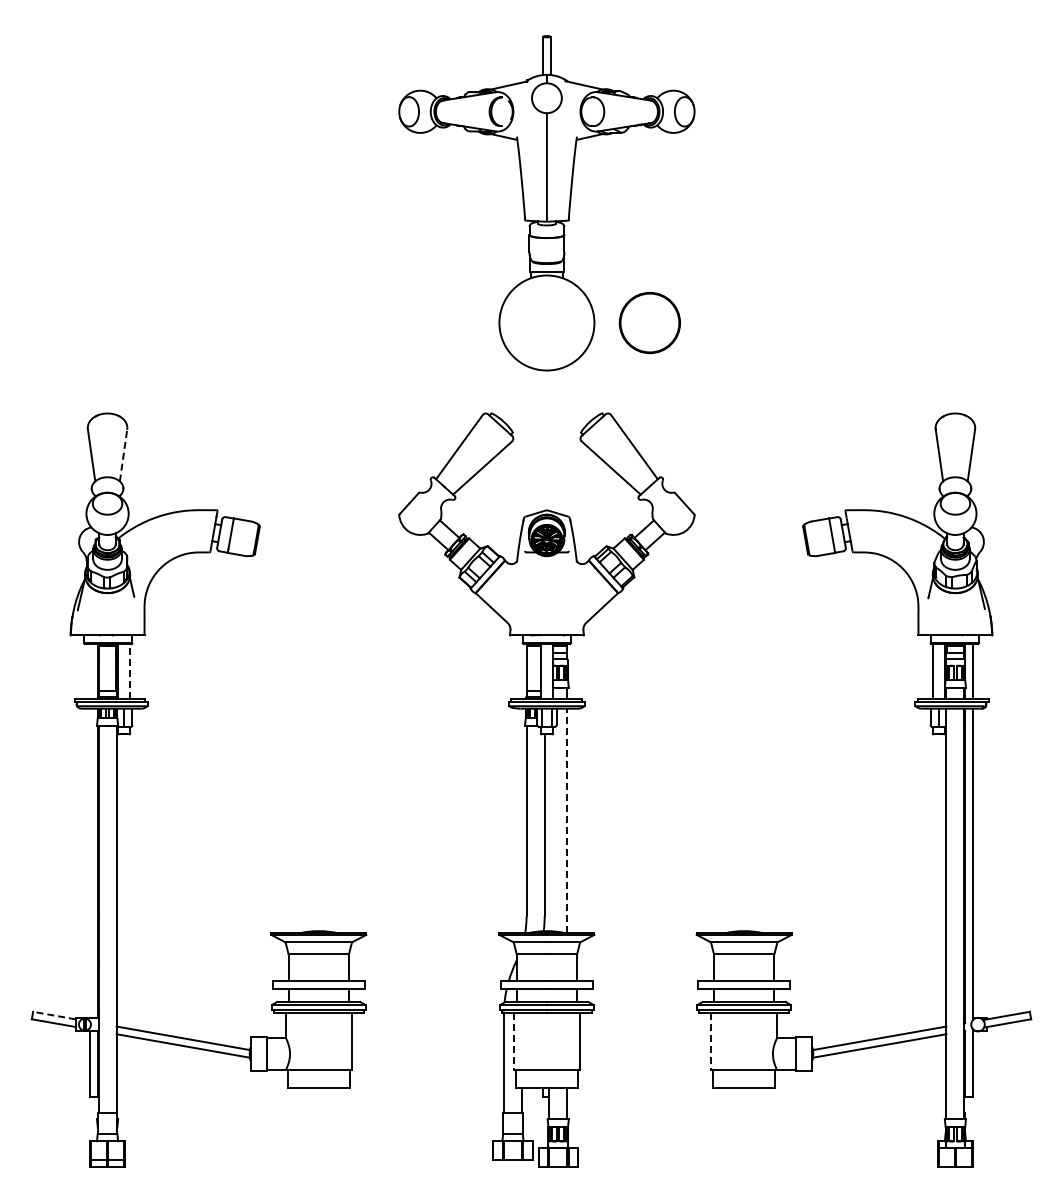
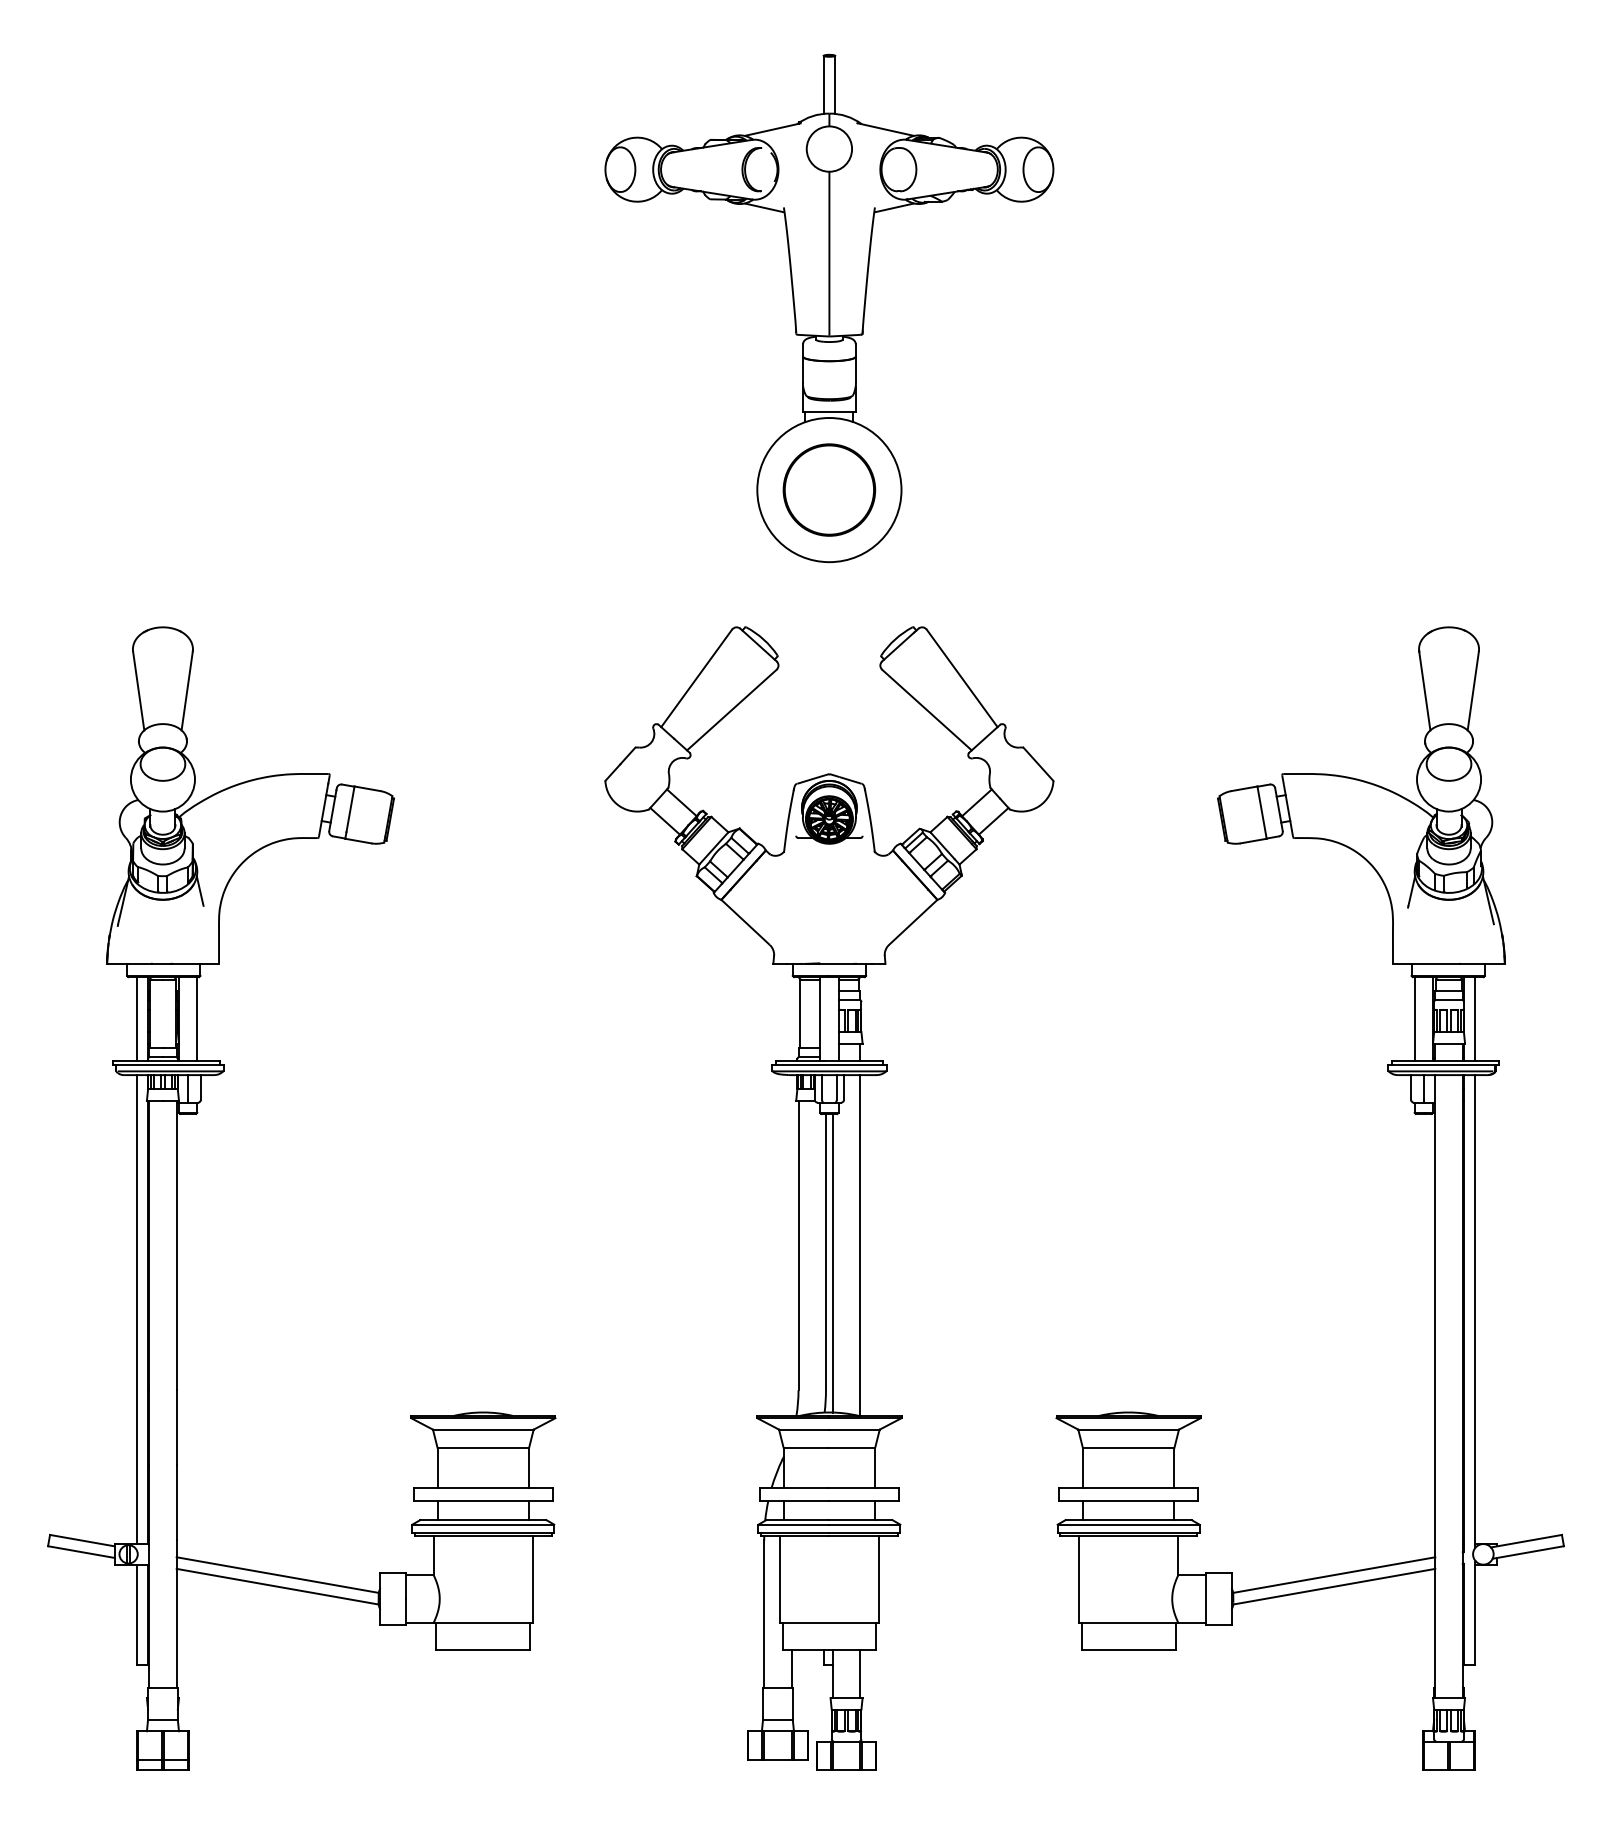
part: (649, 323) -> (828, 490), moved
line: (123, 455) -> (187, 691), dashed -> solid
line: (90, 671) -> (137, 1018), added
line: (130, 671) -> (197, 1018), dashed -> solid
line: (567, 820) -> (860, 1244), dashed -> solid
line: (549, 832) -> (833, 1262), added
line: (90, 862) -> (137, 1308), added
line: (54, 1015) -> (82, 1540), dashed -> solid
line: (514, 1041) -> (780, 1579), dashed -> solid
line: (711, 1041) -> (1079, 1579), dashed -> solid

